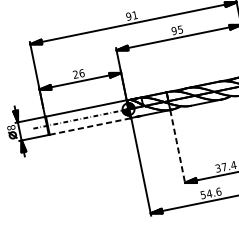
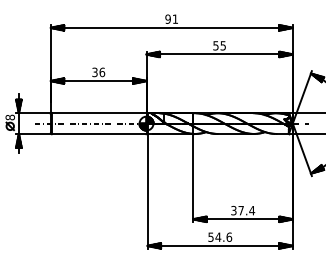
text: (173, 30) -> (215, 45), 95 -> 55
text: (75, 74) -> (94, 72), 26 -> 36
line: (90, 126) -> (99, 134), dashed -> solid
line: (178, 147) -> (193, 178), dashed -> solid

